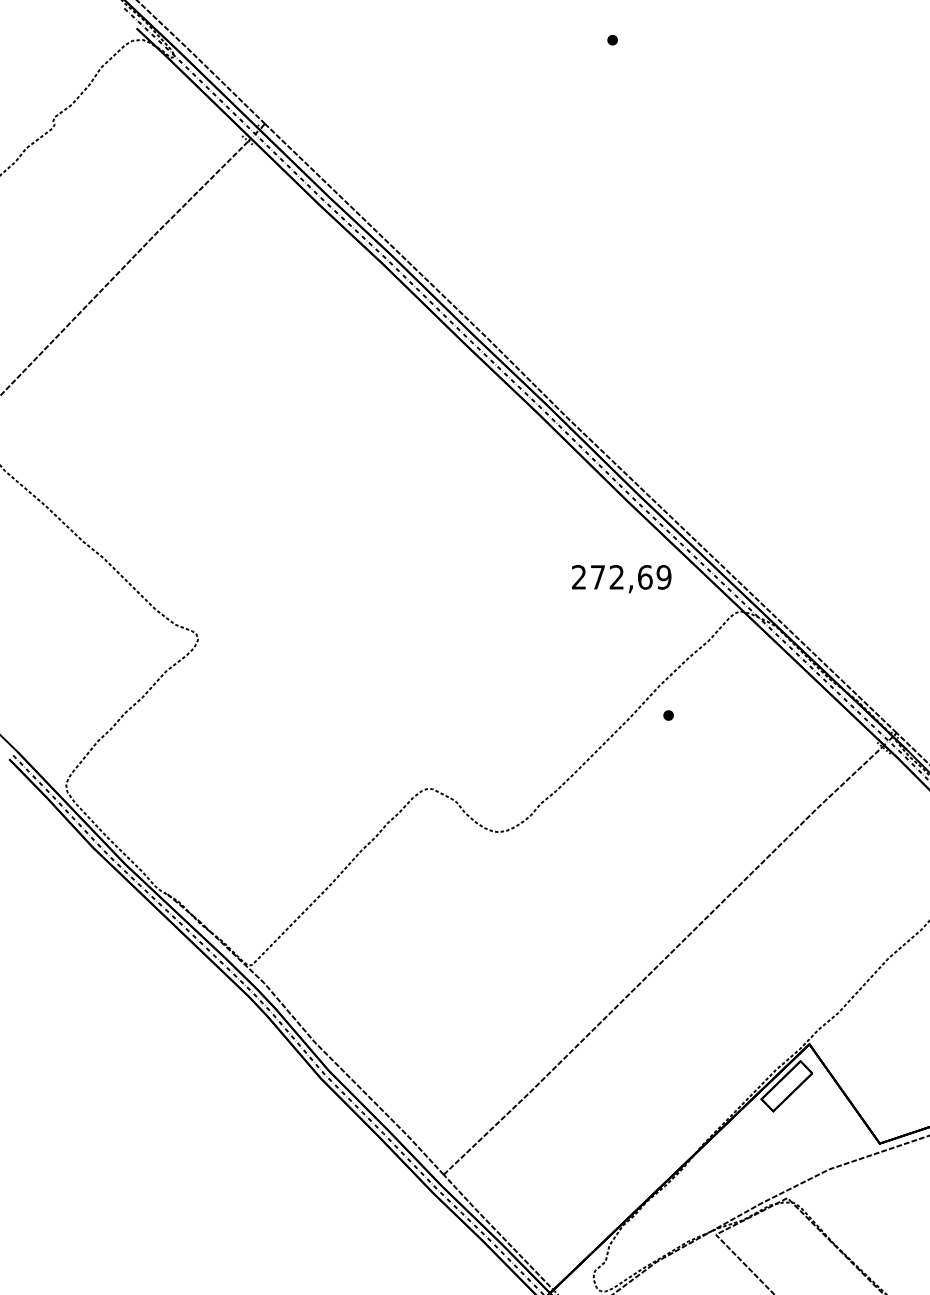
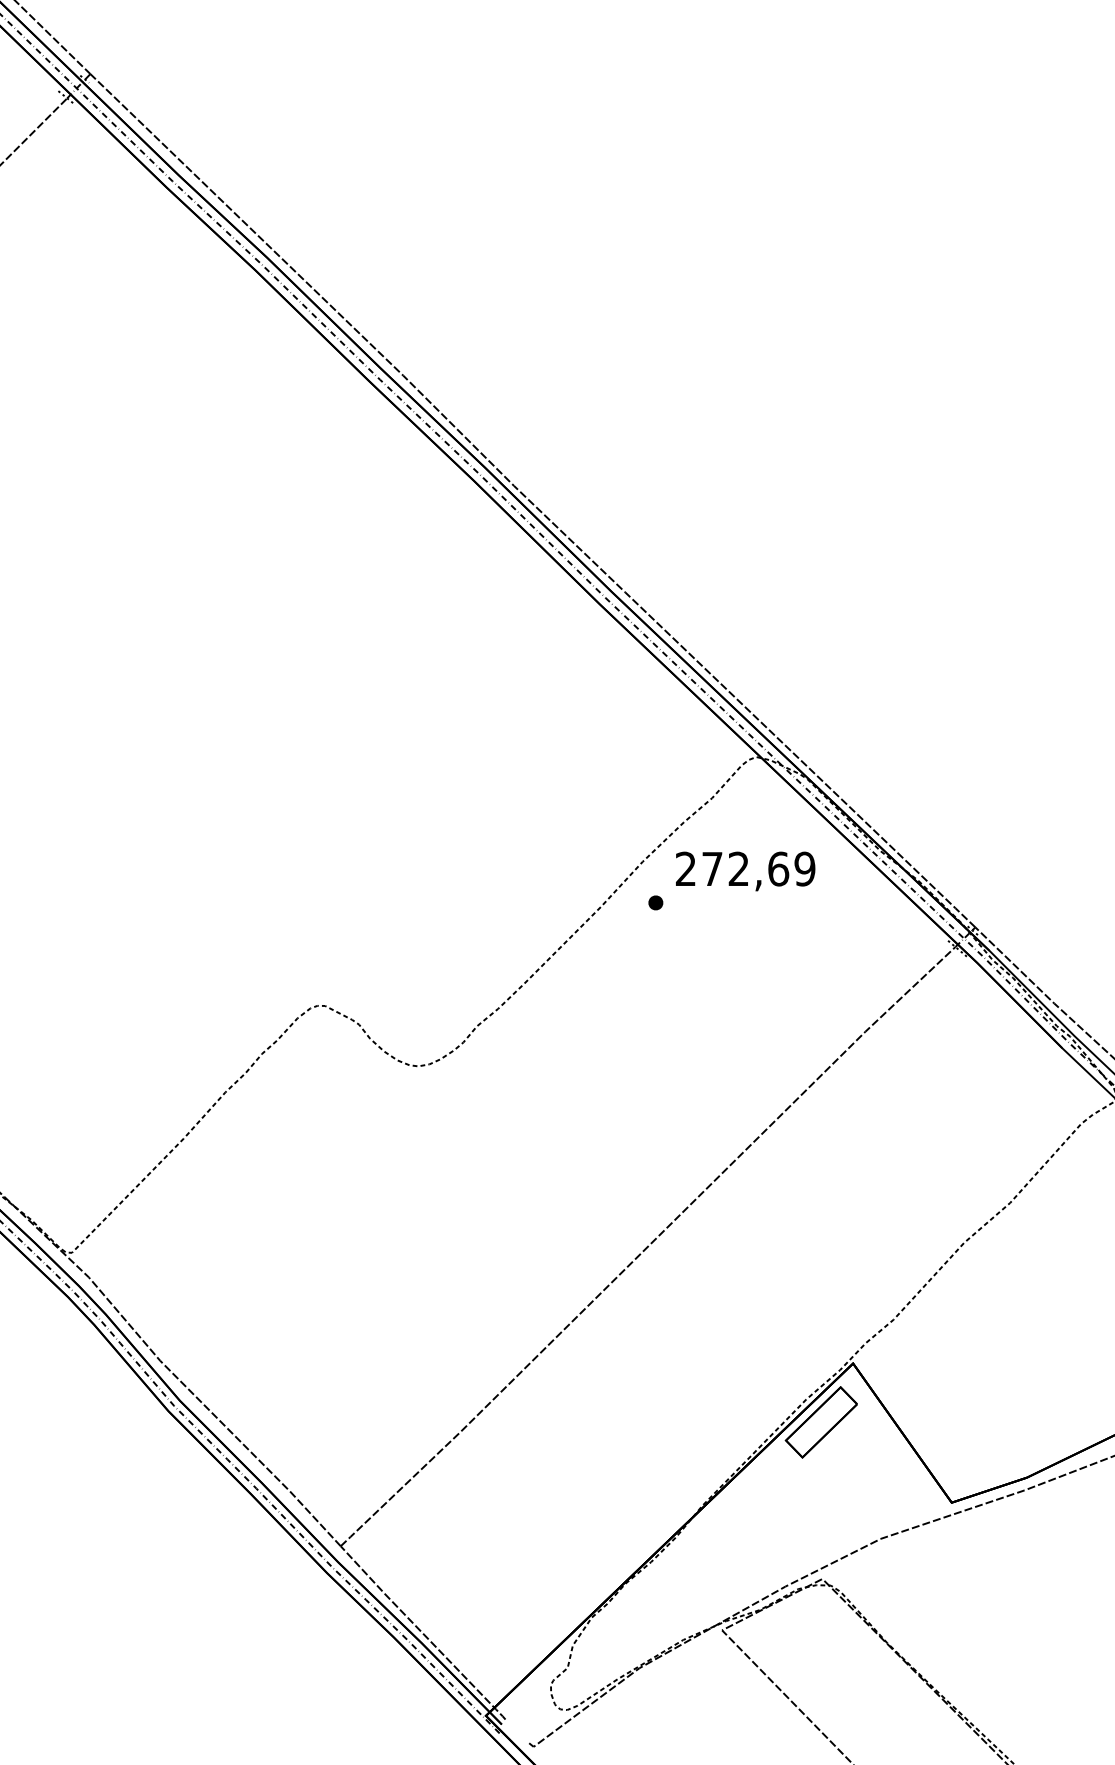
text: (621, 579) -> (745, 872), moved

